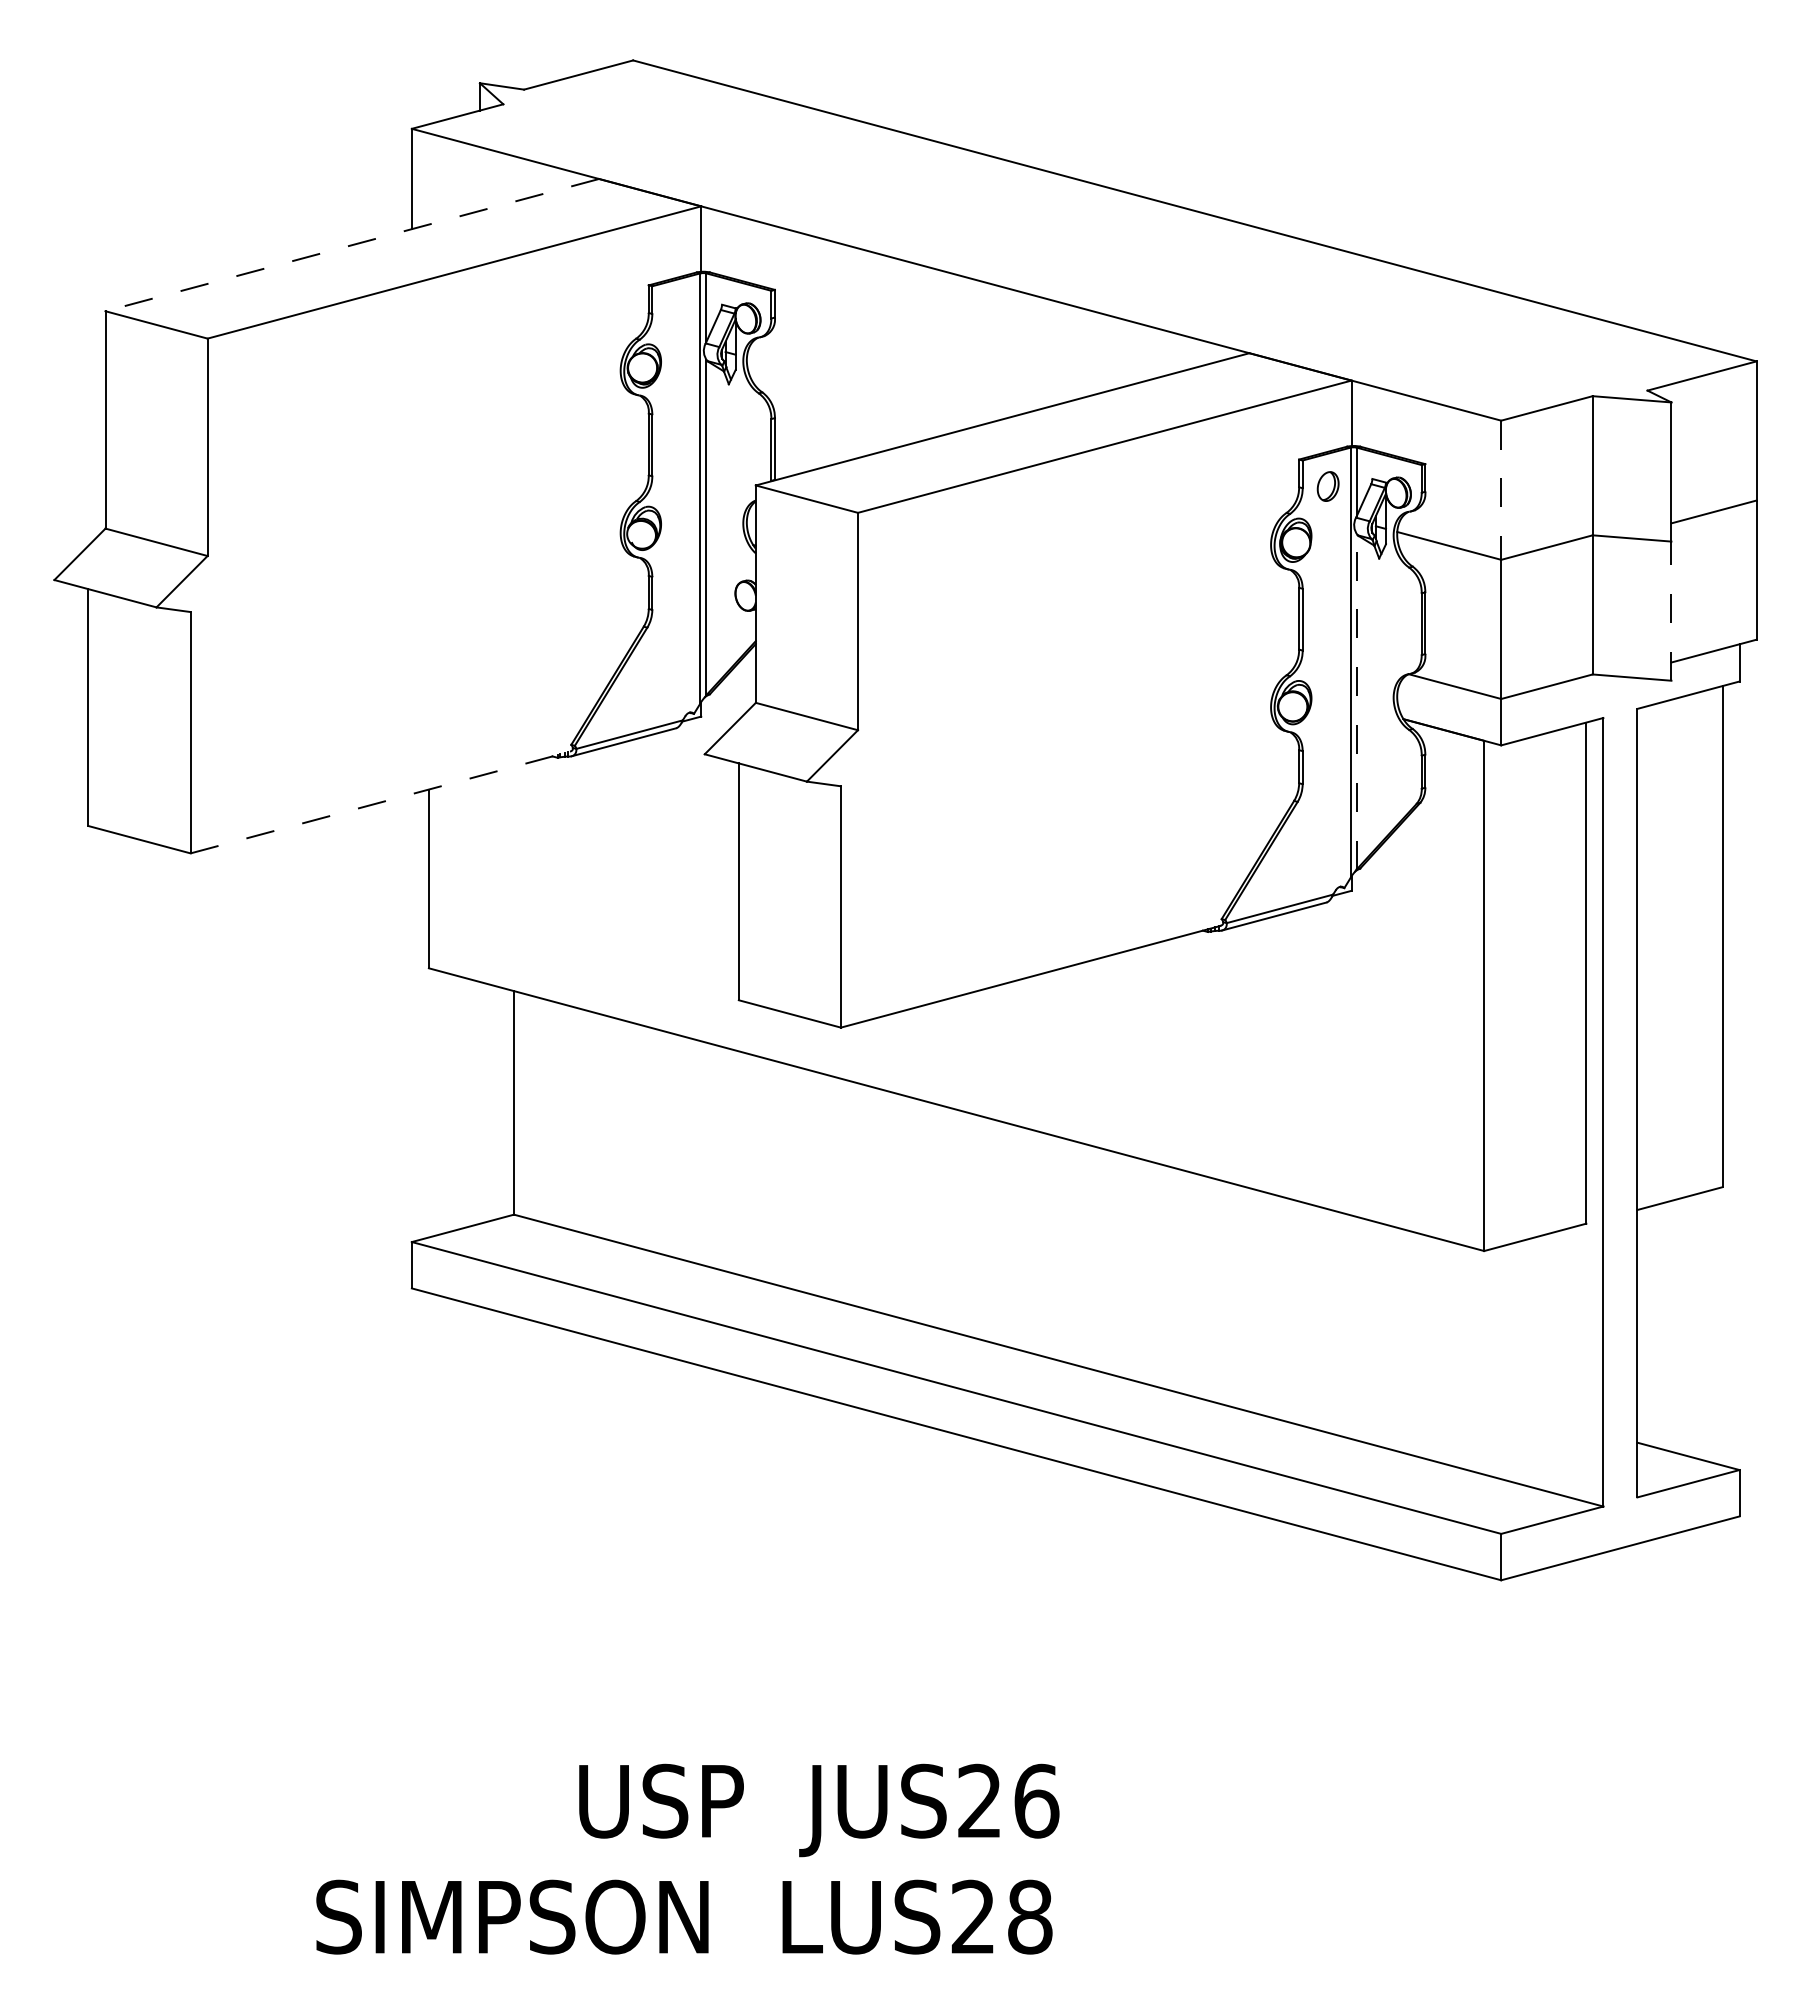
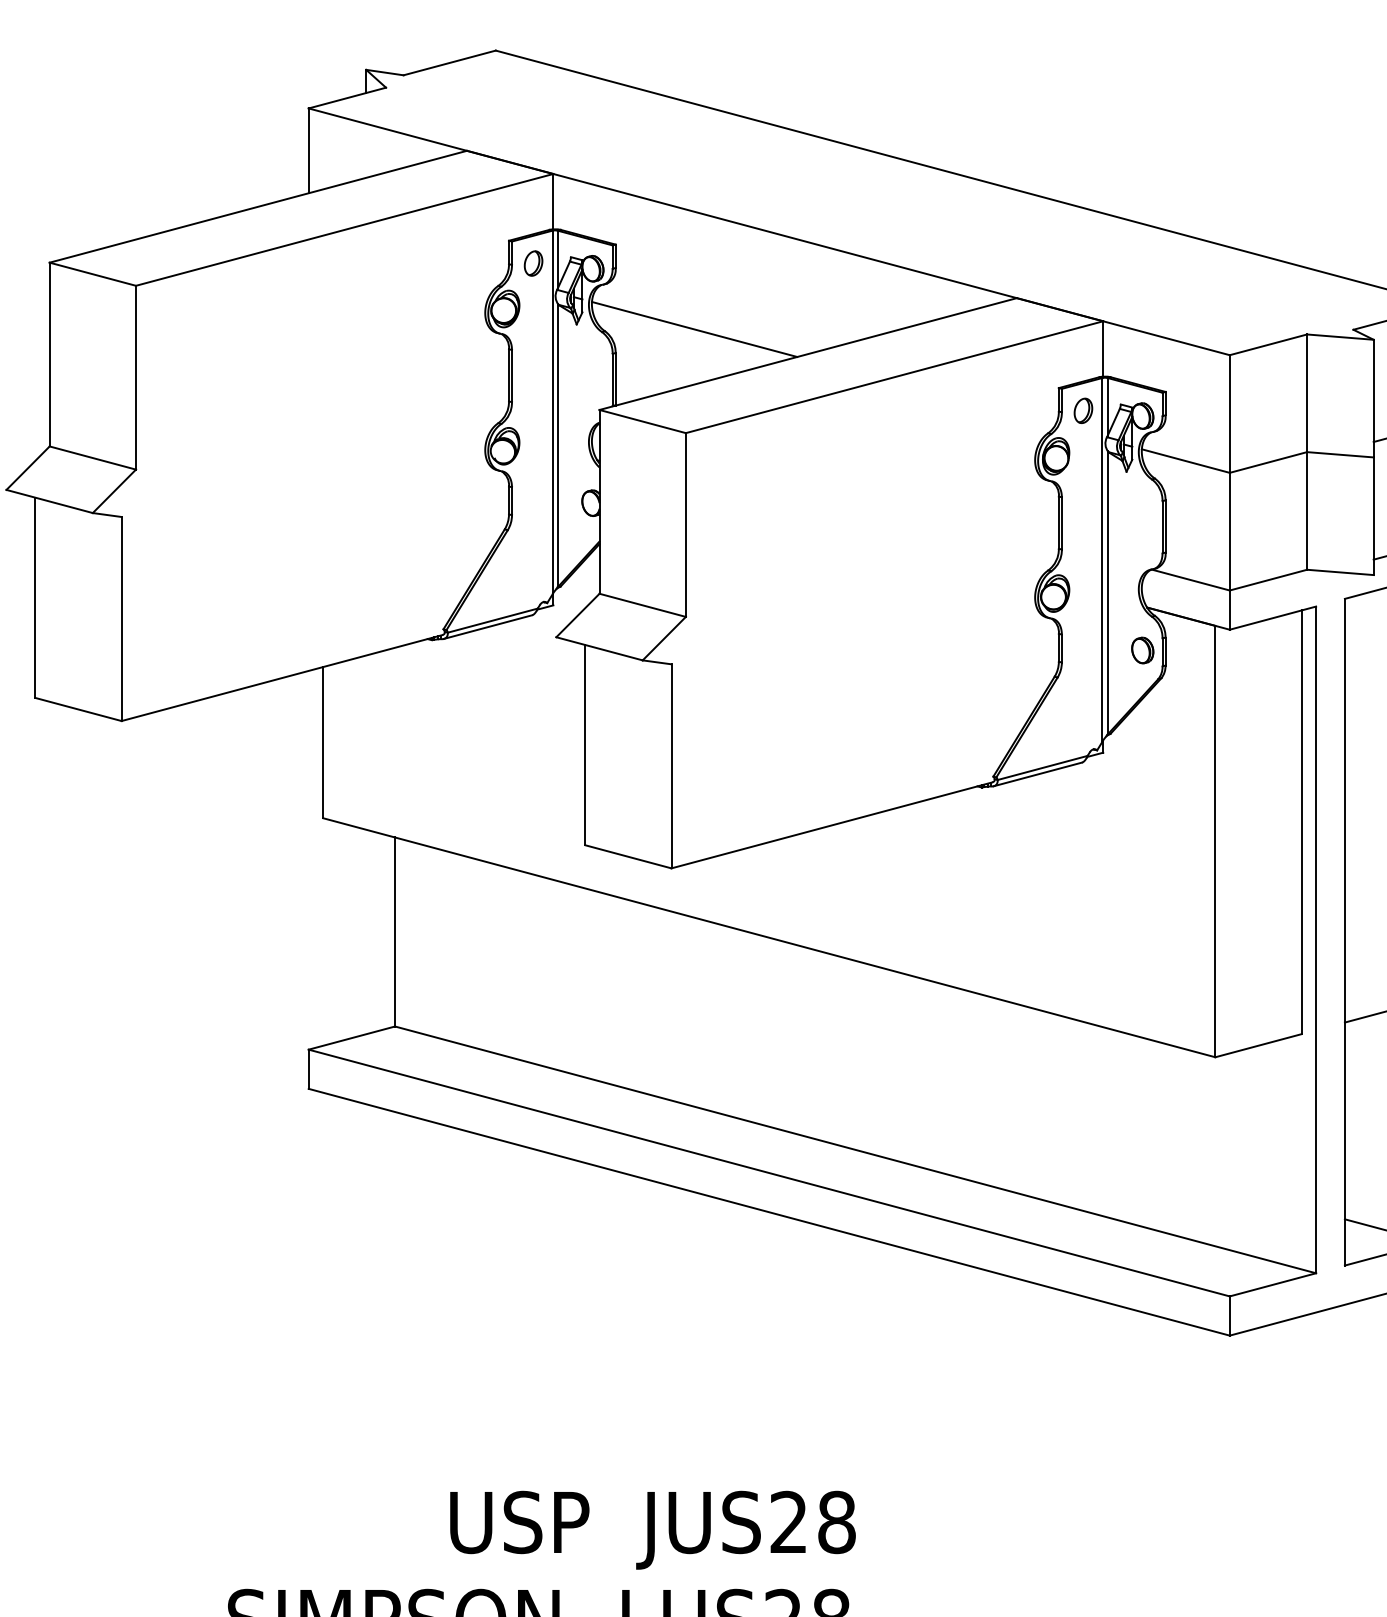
line: (352, 245) -> (258, 207), dashed -> solid
part: (677, 311) -> (533, 262), added
line: (867, 389) -> (693, 328), added
line: (1501, 490) -> (1229, 414), dashed -> solid
line: (1671, 611) -> (1373, 516), dashed -> solid
line: (1356, 701) -> (1107, 592), dashed -> solid
part: (1397, 769) -> (1142, 650), added
line: (380, 802) -> (282, 678), dashed -> solid
text: (1036, 1800) -> (836, 1521), JUS26 -> JUS28

